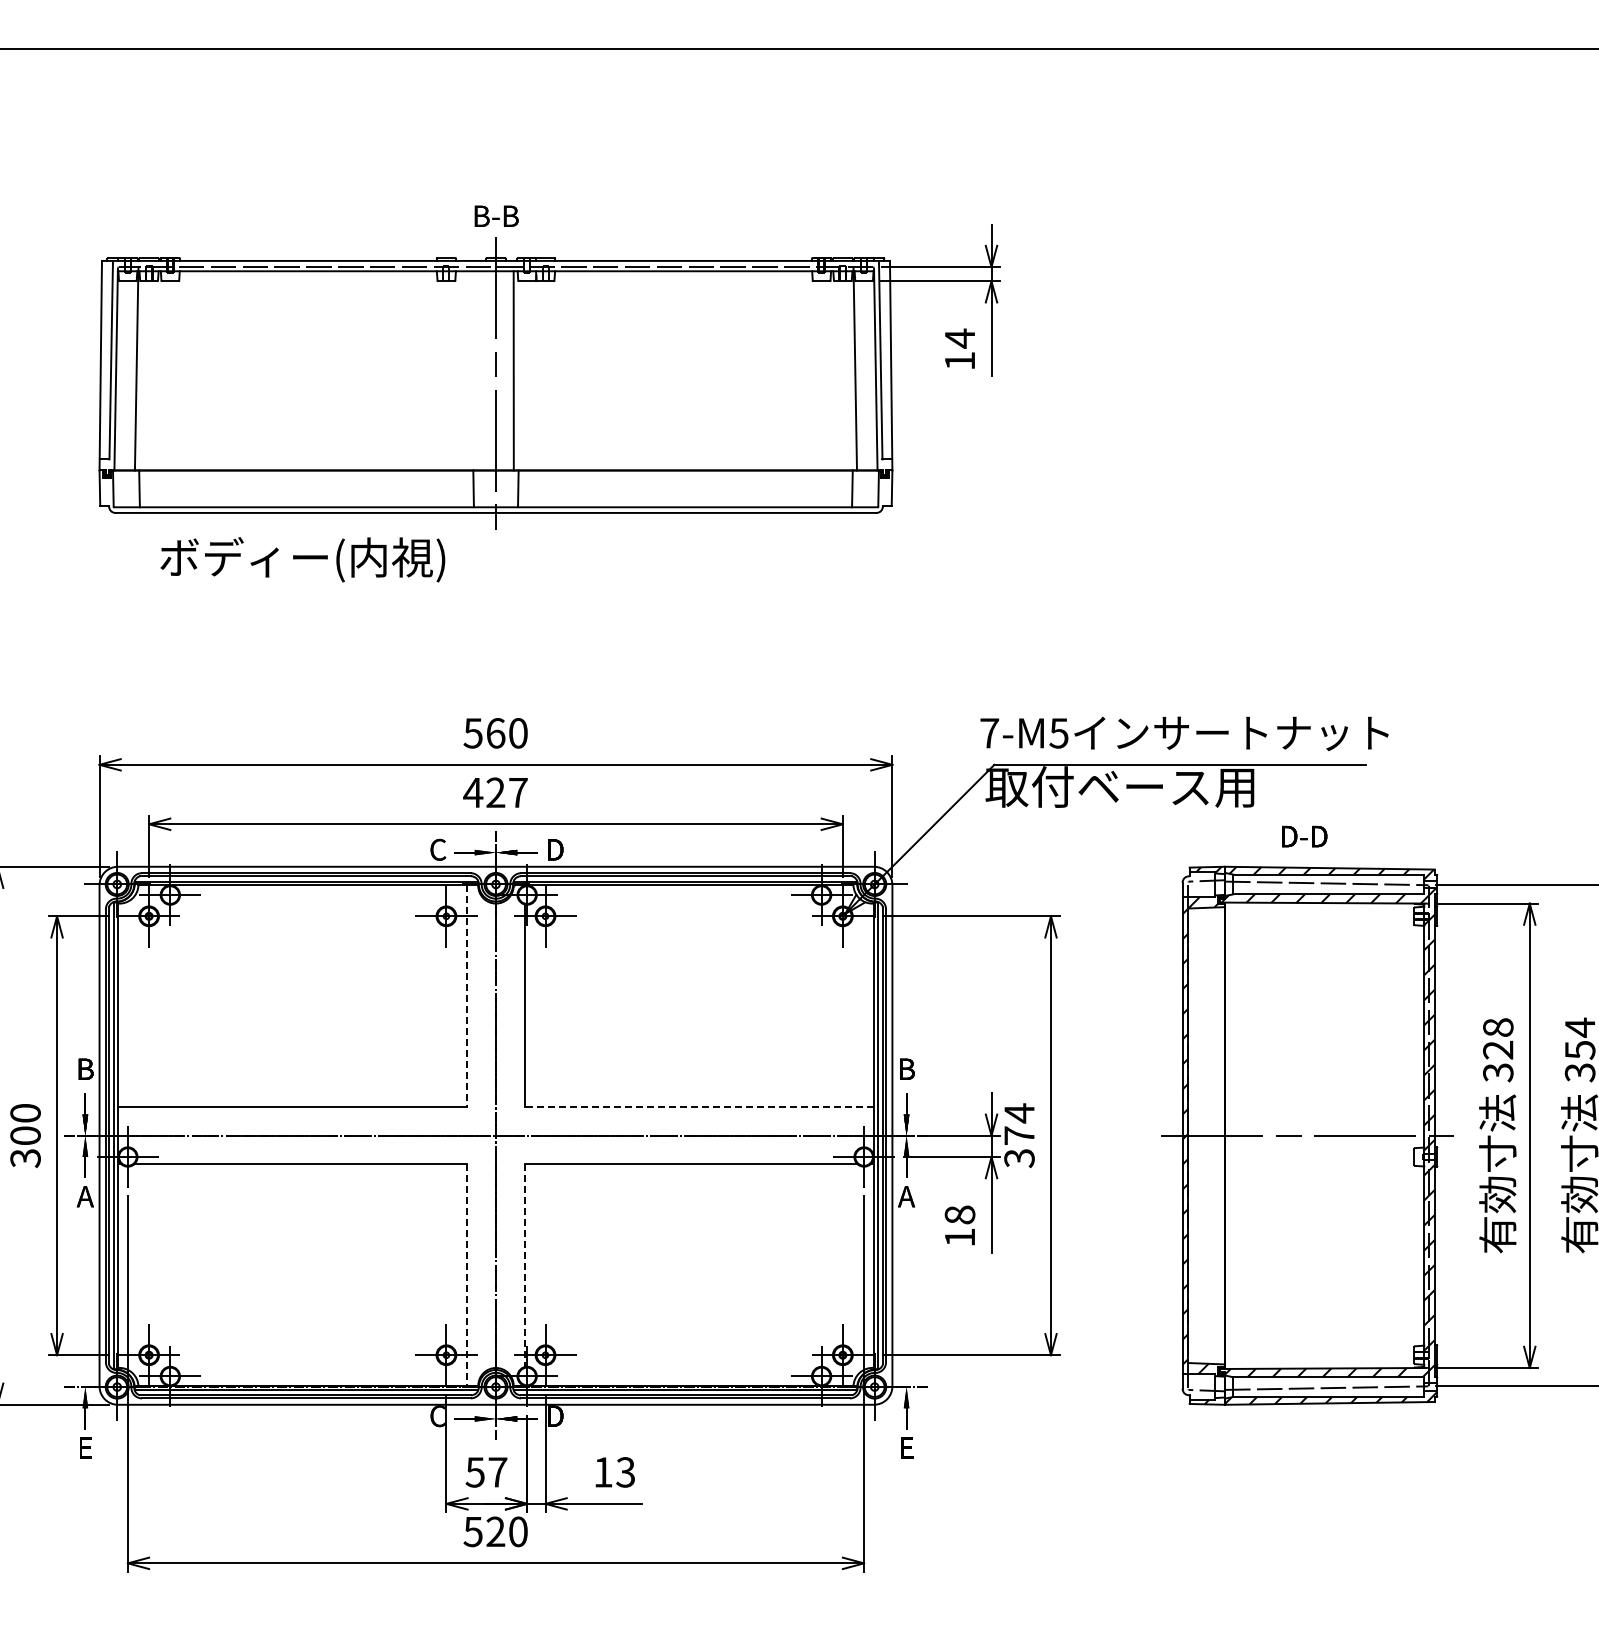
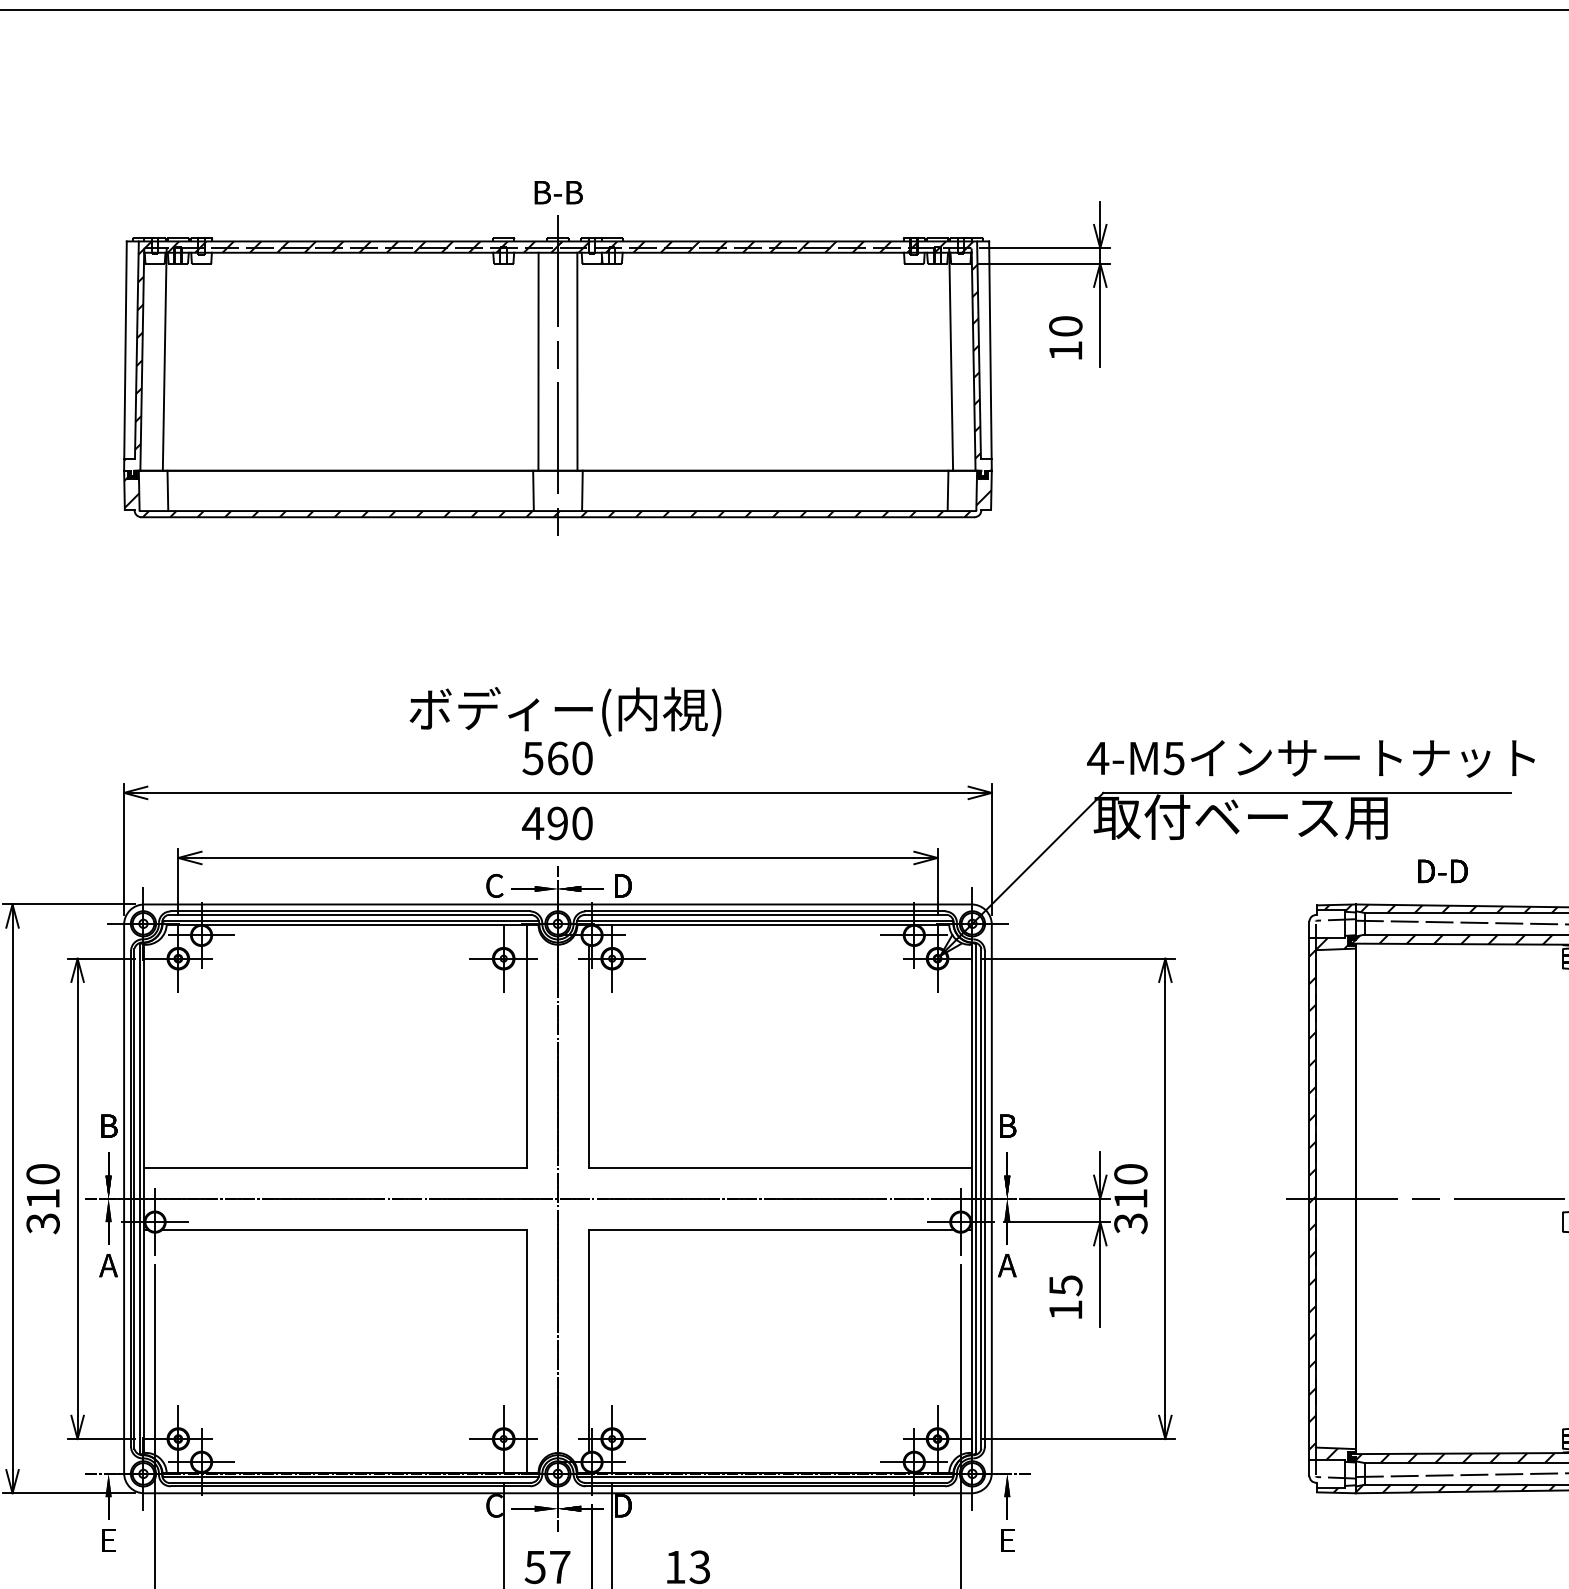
text: (959, 338) -> (1065, 326), 14 -> 10
hatch: (495, 365) -> (557, 355), added
line: (478, 370) -> (538, 361), added
hatch: (495, 493) -> (557, 495), added
text: (302, 559) -> (565, 711), moved
text: (989, 733) -> (1098, 758), 7-M5 -> 4-M5
text: (506, 792) -> (569, 823), 427 -> 490
line: (467, 996) -> (526, 1046), dashed -> solid
line: (699, 1107) -> (780, 1167), dashed -> solid
text: (1019, 1123) -> (1130, 1185), 374 -> 310
text: (25, 1135) -> (43, 1198), 300 -> 310
text: (959, 1214) -> (1065, 1285), 18 -> 15
line: (524, 1266) -> (589, 1341), dashed -> solid
line: (467, 1275) -> (526, 1351), dashed -> solid

